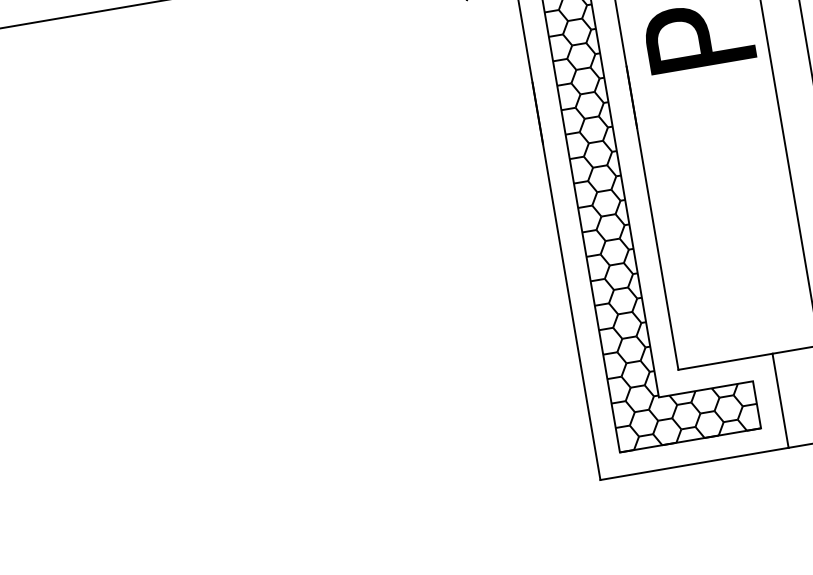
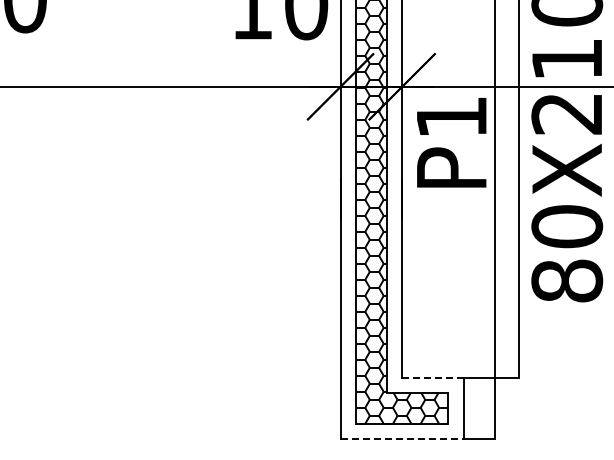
line: (724, 361) -> (432, 377), solid -> dashed
line: (695, 464) -> (402, 439), solid -> dashed

